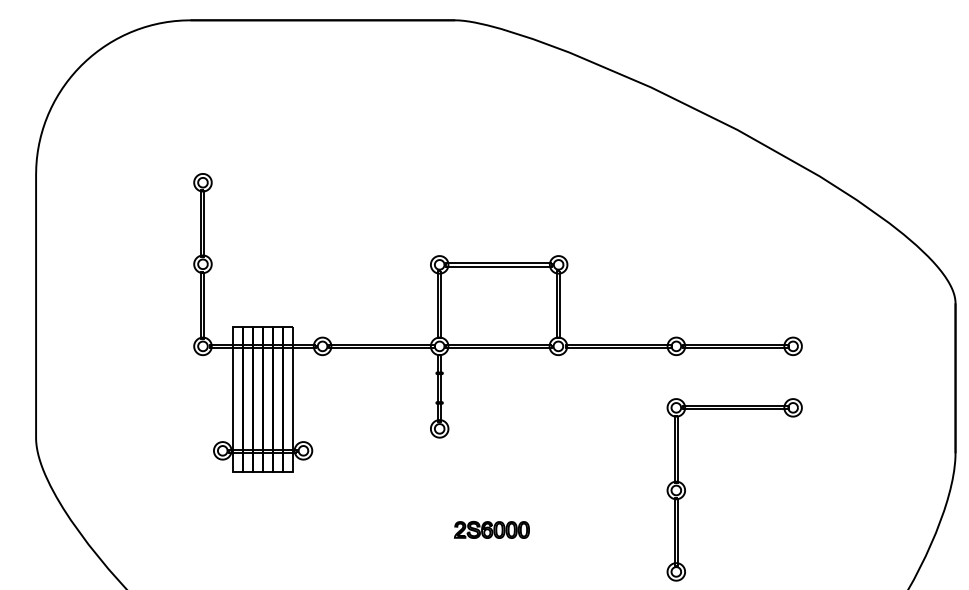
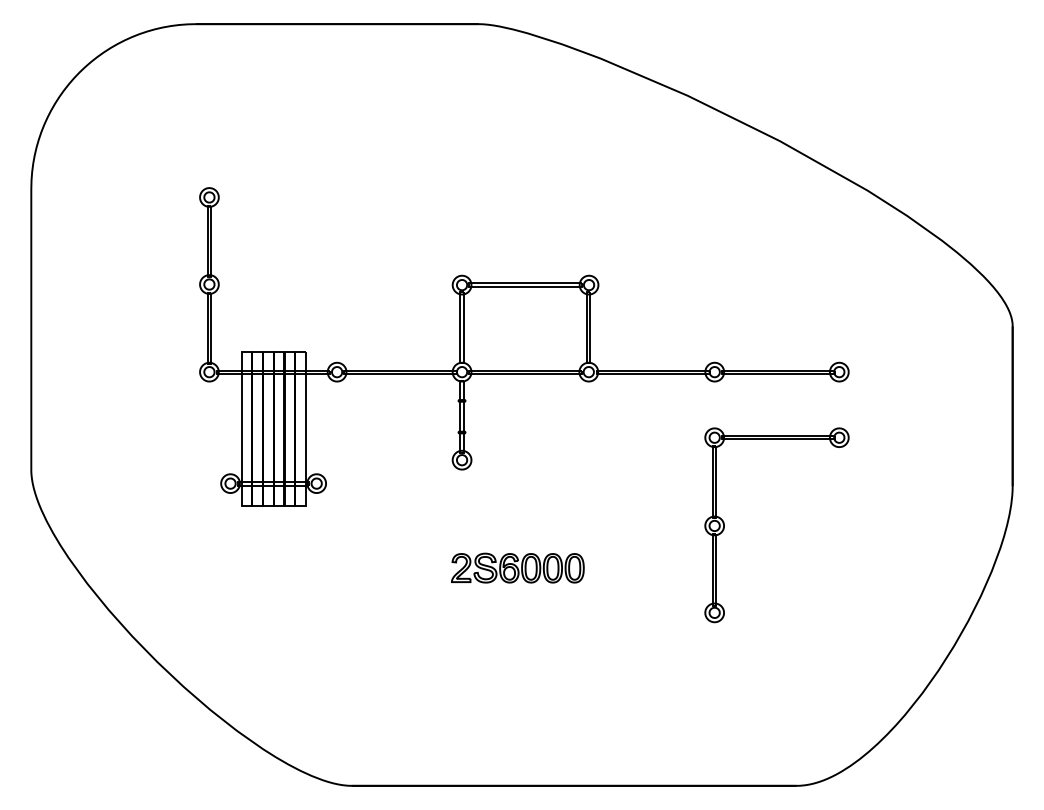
part: (491, 529) -> (517, 567), size x1.67

